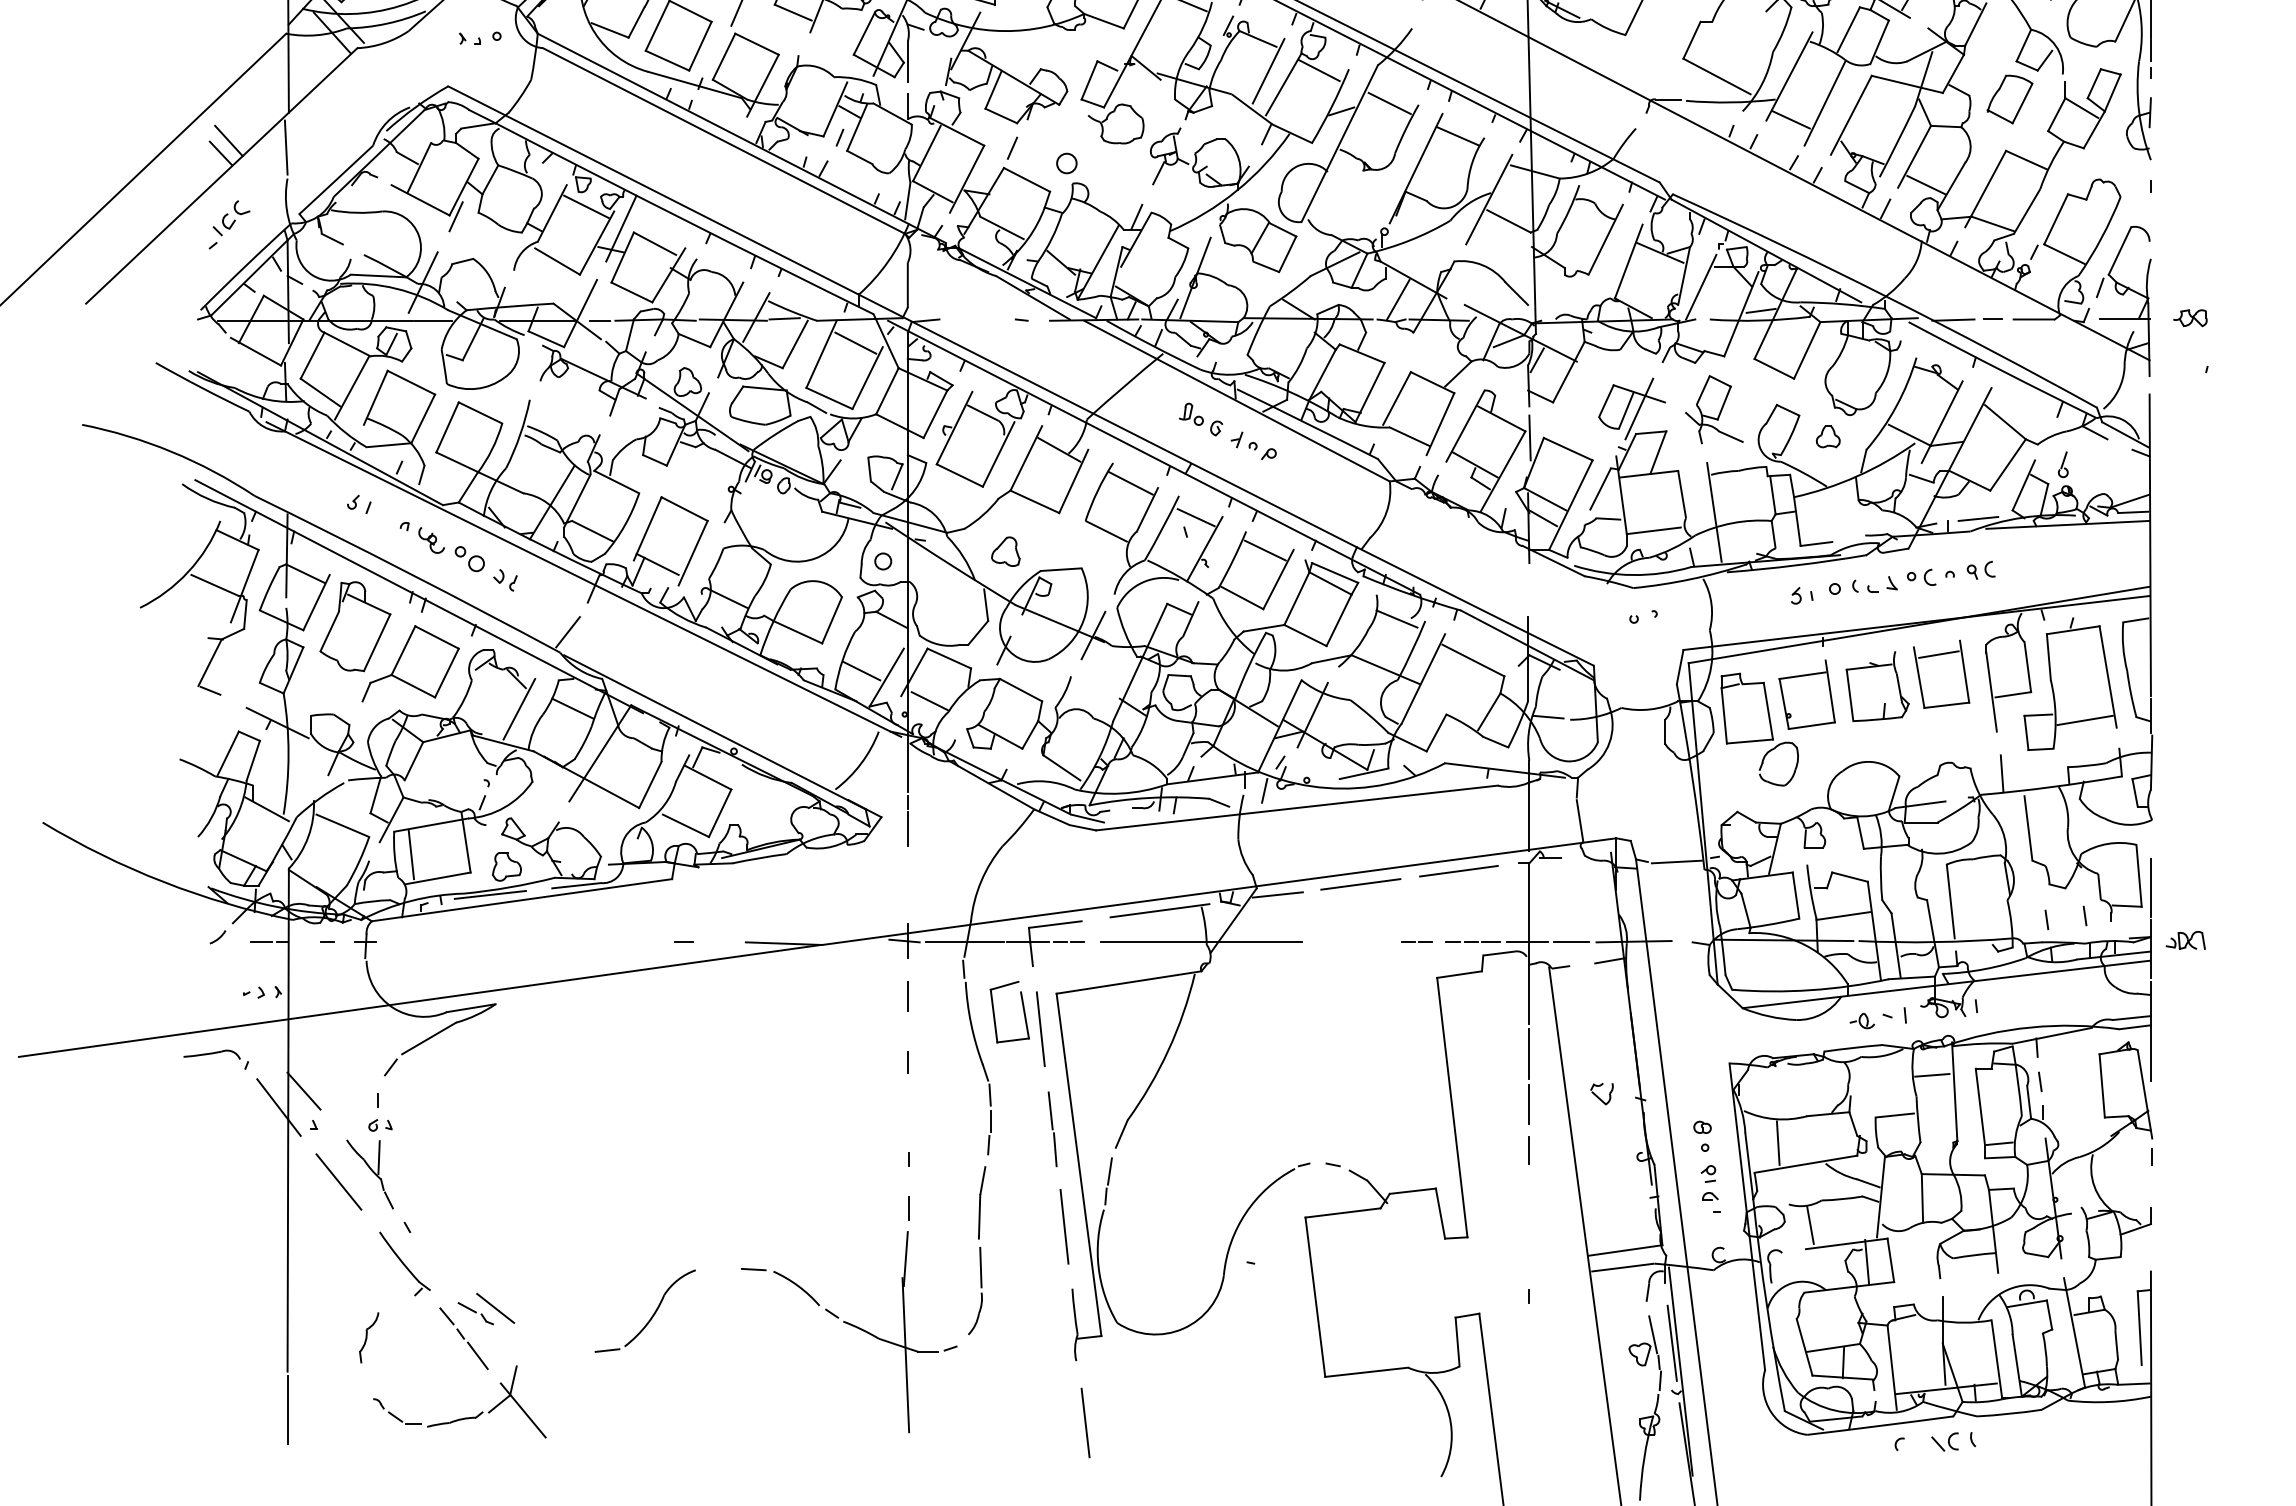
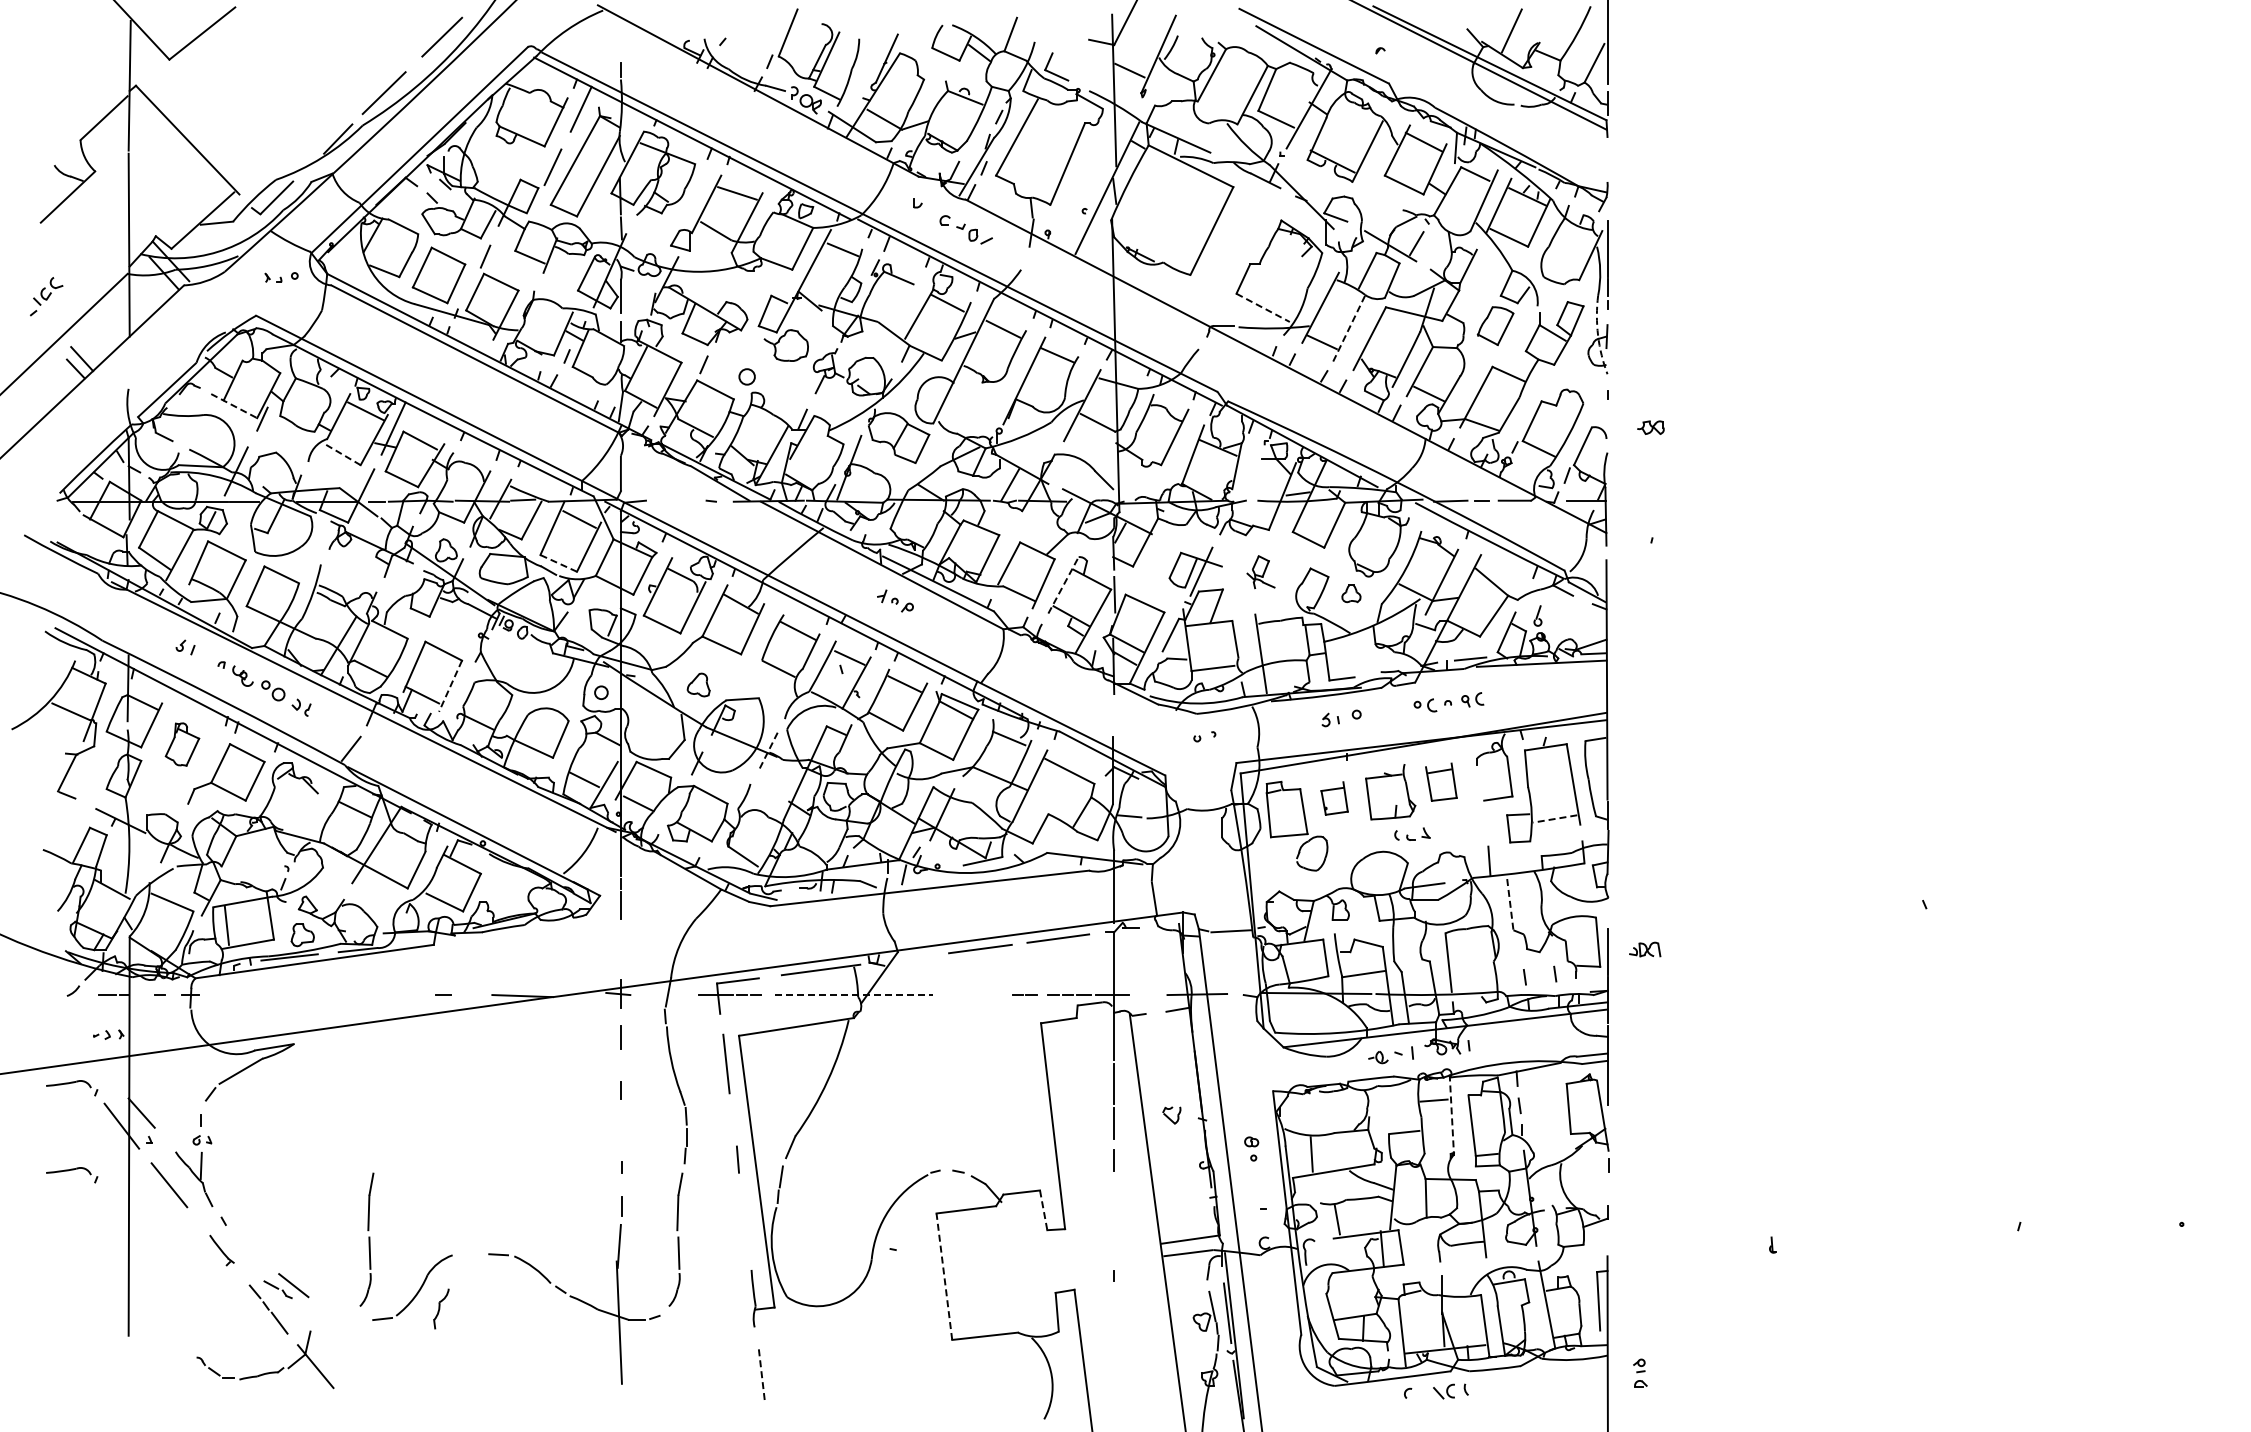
line: (1267, 70) -> (906, 303), removed
line: (1717, 77) -> (1263, 308), solid -> dashed
line: (1824, 103) -> (1348, 329), solid -> dashed
arc: (2139, 111) -> (1598, 335), solid -> dashed
line: (286, 146) -> (127, 363), removed
line: (420, 200) -> (234, 406), solid -> dashed
part: (229, 224) -> (46, 296), moved
line: (557, 261) -> (342, 454), solid -> dashed
line: (1701, 286) -> (1250, 474), removed
part: (2189, 317) -> (1650, 427), moved
line: (829, 398) -> (558, 563), solid -> dashed
part: (1713, 408) -> (1260, 571), size x0.6
part: (1200, 418) -> (853, 579), removed
line: (1465, 425) -> (1063, 584), solid -> dashed
line: (693, 553) -> (450, 686), solid -> dashed
part: (1874, 583) -> (1412, 833), moved
part: (355, 626) -> (182, 744), size x0.6
line: (1093, 635) -> (768, 751), solid -> dashed
part: (1941, 673) -> (1441, 781), size x0.7
line: (1990, 692) -> (1480, 796), removed
part: (1806, 694) -> (1334, 798), size x0.6
line: (519, 709) -> (312, 810), removed
line: (2084, 721) -> (1554, 819), solid -> dashed
line: (2028, 828) -> (1510, 904), solid -> dashed
line: (1277, 895) -> (914, 957), removed
part: (2186, 940) -> (1645, 949), moved
line: (965, 942) -> (666, 995), removed
line: (1202, 942) -> (854, 995), solid -> dashed
line: (1571, 942) -> (1147, 995), removed
part: (1021, 1007) -> (711, 1046), removed
line: (1954, 1092) -> (1451, 1114), solid -> dashed
line: (1049, 1110) -> (733, 1128), removed
part: (216, 1169) -> (72, 1175), added
part: (1709, 1182) -> (1640, 1372), moved
line: (1440, 1213) -> (1043, 1210), solid -> dashed
line: (1064, 1226) -> (745, 1220), removed
part: (587, 1250) -> (366, 1239), added
part: (404, 1264) -> (221, 1250), size x0.6
line: (1315, 1296) -> (944, 1276), solid -> dashed
part: (369, 1337) -> (441, 1308), moved
line: (287, 1409) -> (128, 1365), removed
line: (1086, 1424) -> (762, 1377), solid -> dashed

